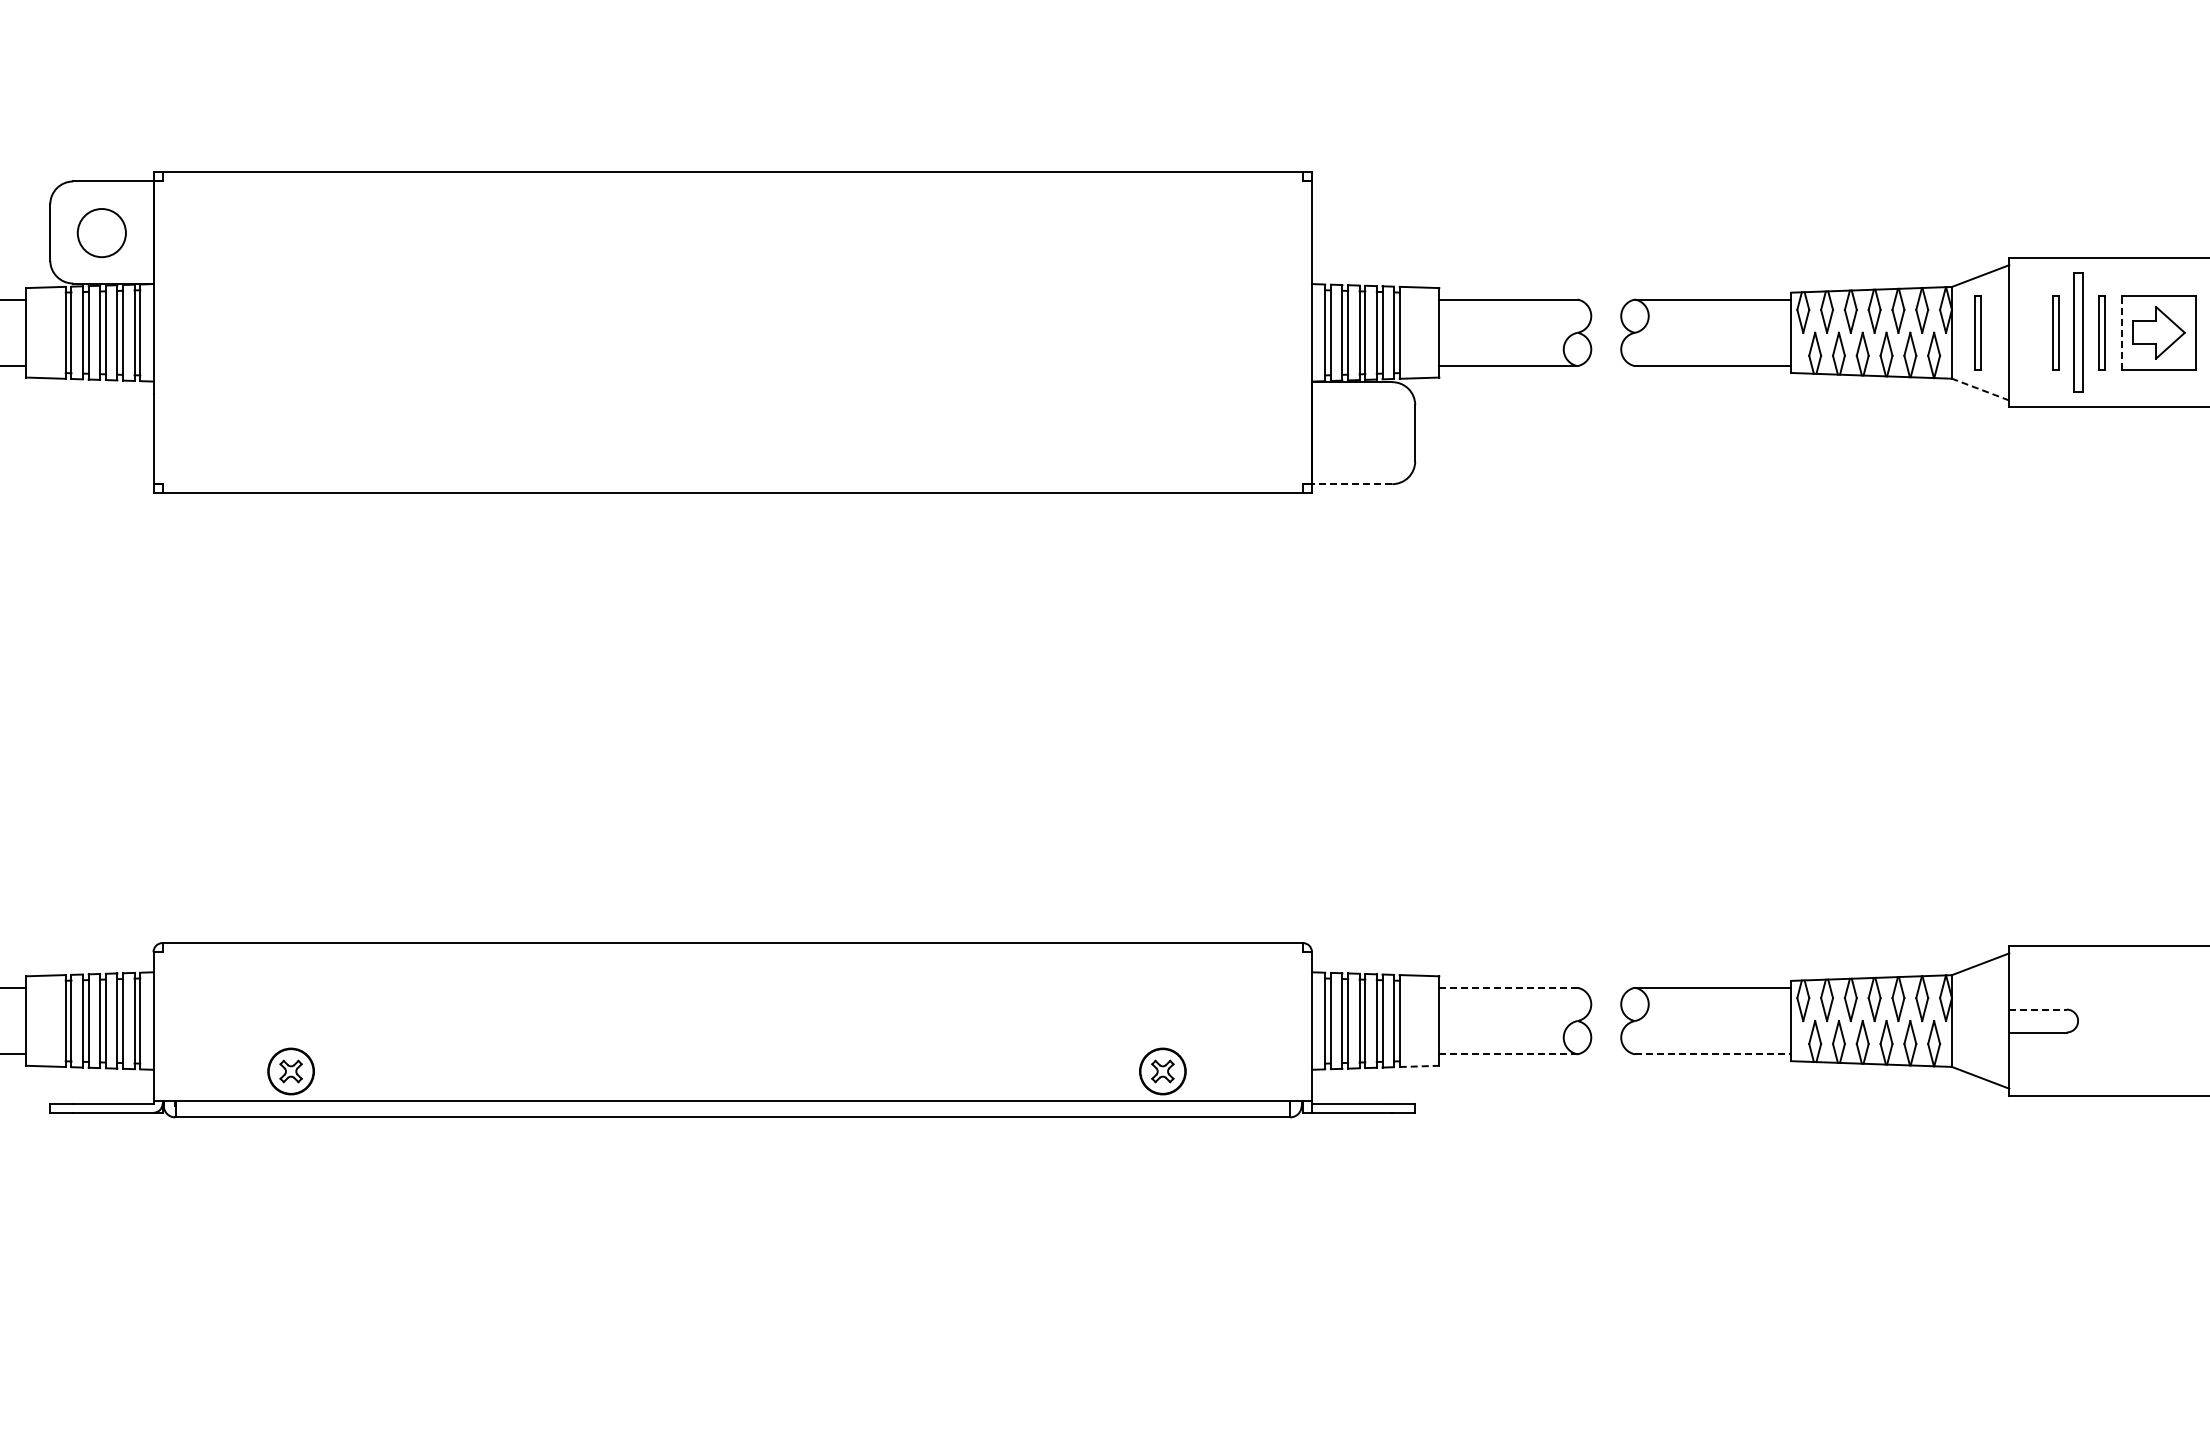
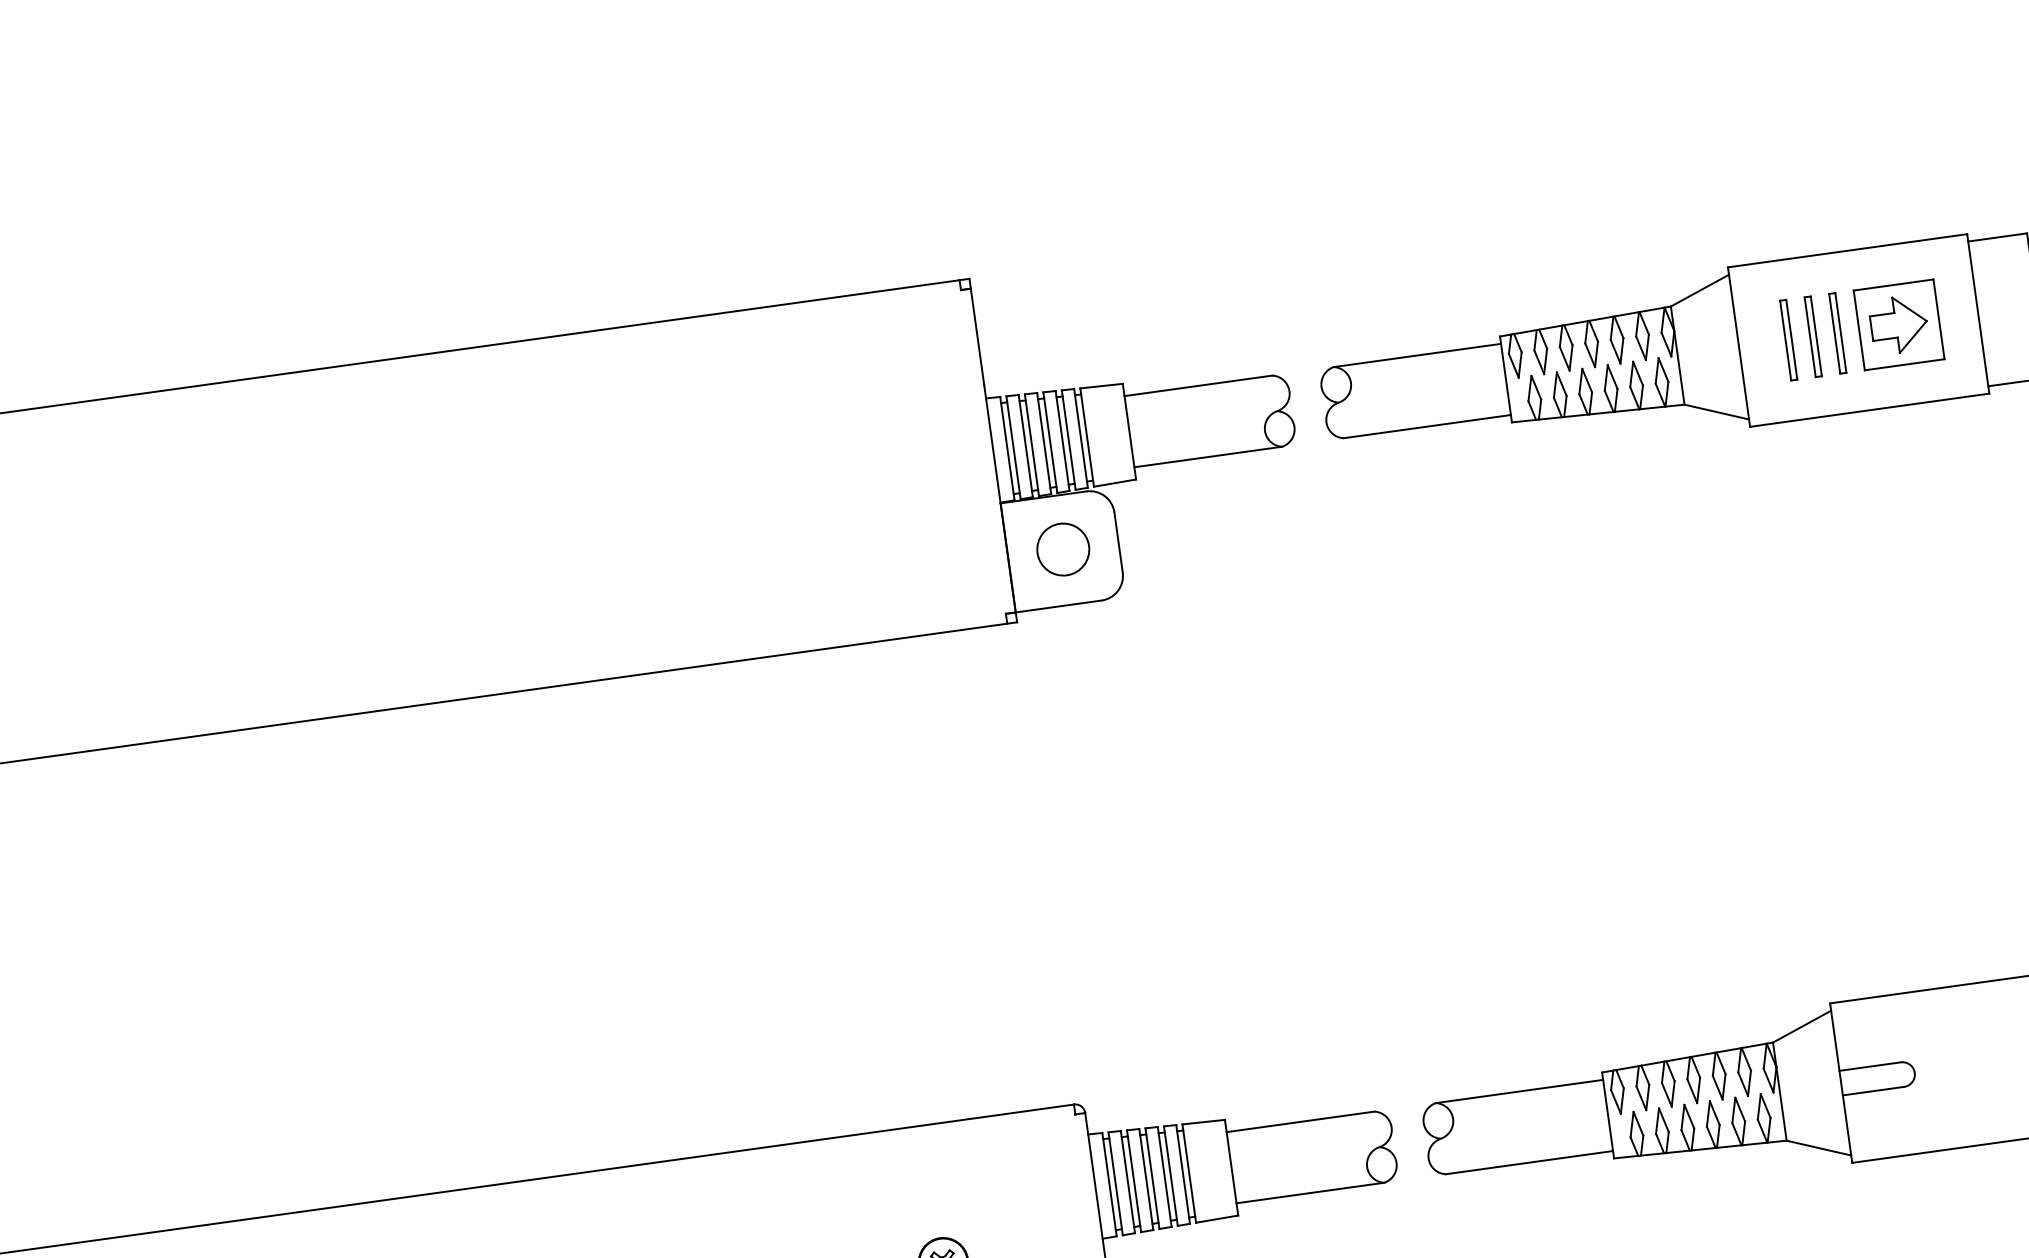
part: (1977, 332) -> (1704, 351), removed
part: (2078, 332) -> (1812, 336), size x0.62
line: (2121, 332) -> (1858, 330), dashed -> solid
line: (1980, 389) -> (1716, 411), dashed -> solid
circle: (1363, 432) -> (1063, 549), added
line: (1351, 484) -> (1058, 606), dashed -> solid
line: (1508, 987) -> (1300, 1121), dashed -> solid
line: (2037, 1009) -> (1869, 1066), dashed -> solid
line: (1508, 1054) -> (1310, 1193), dashed -> solid
line: (1713, 1054) -> (1529, 1162), dashed -> solid
line: (1419, 1066) -> (1217, 1219), dashed -> solid

